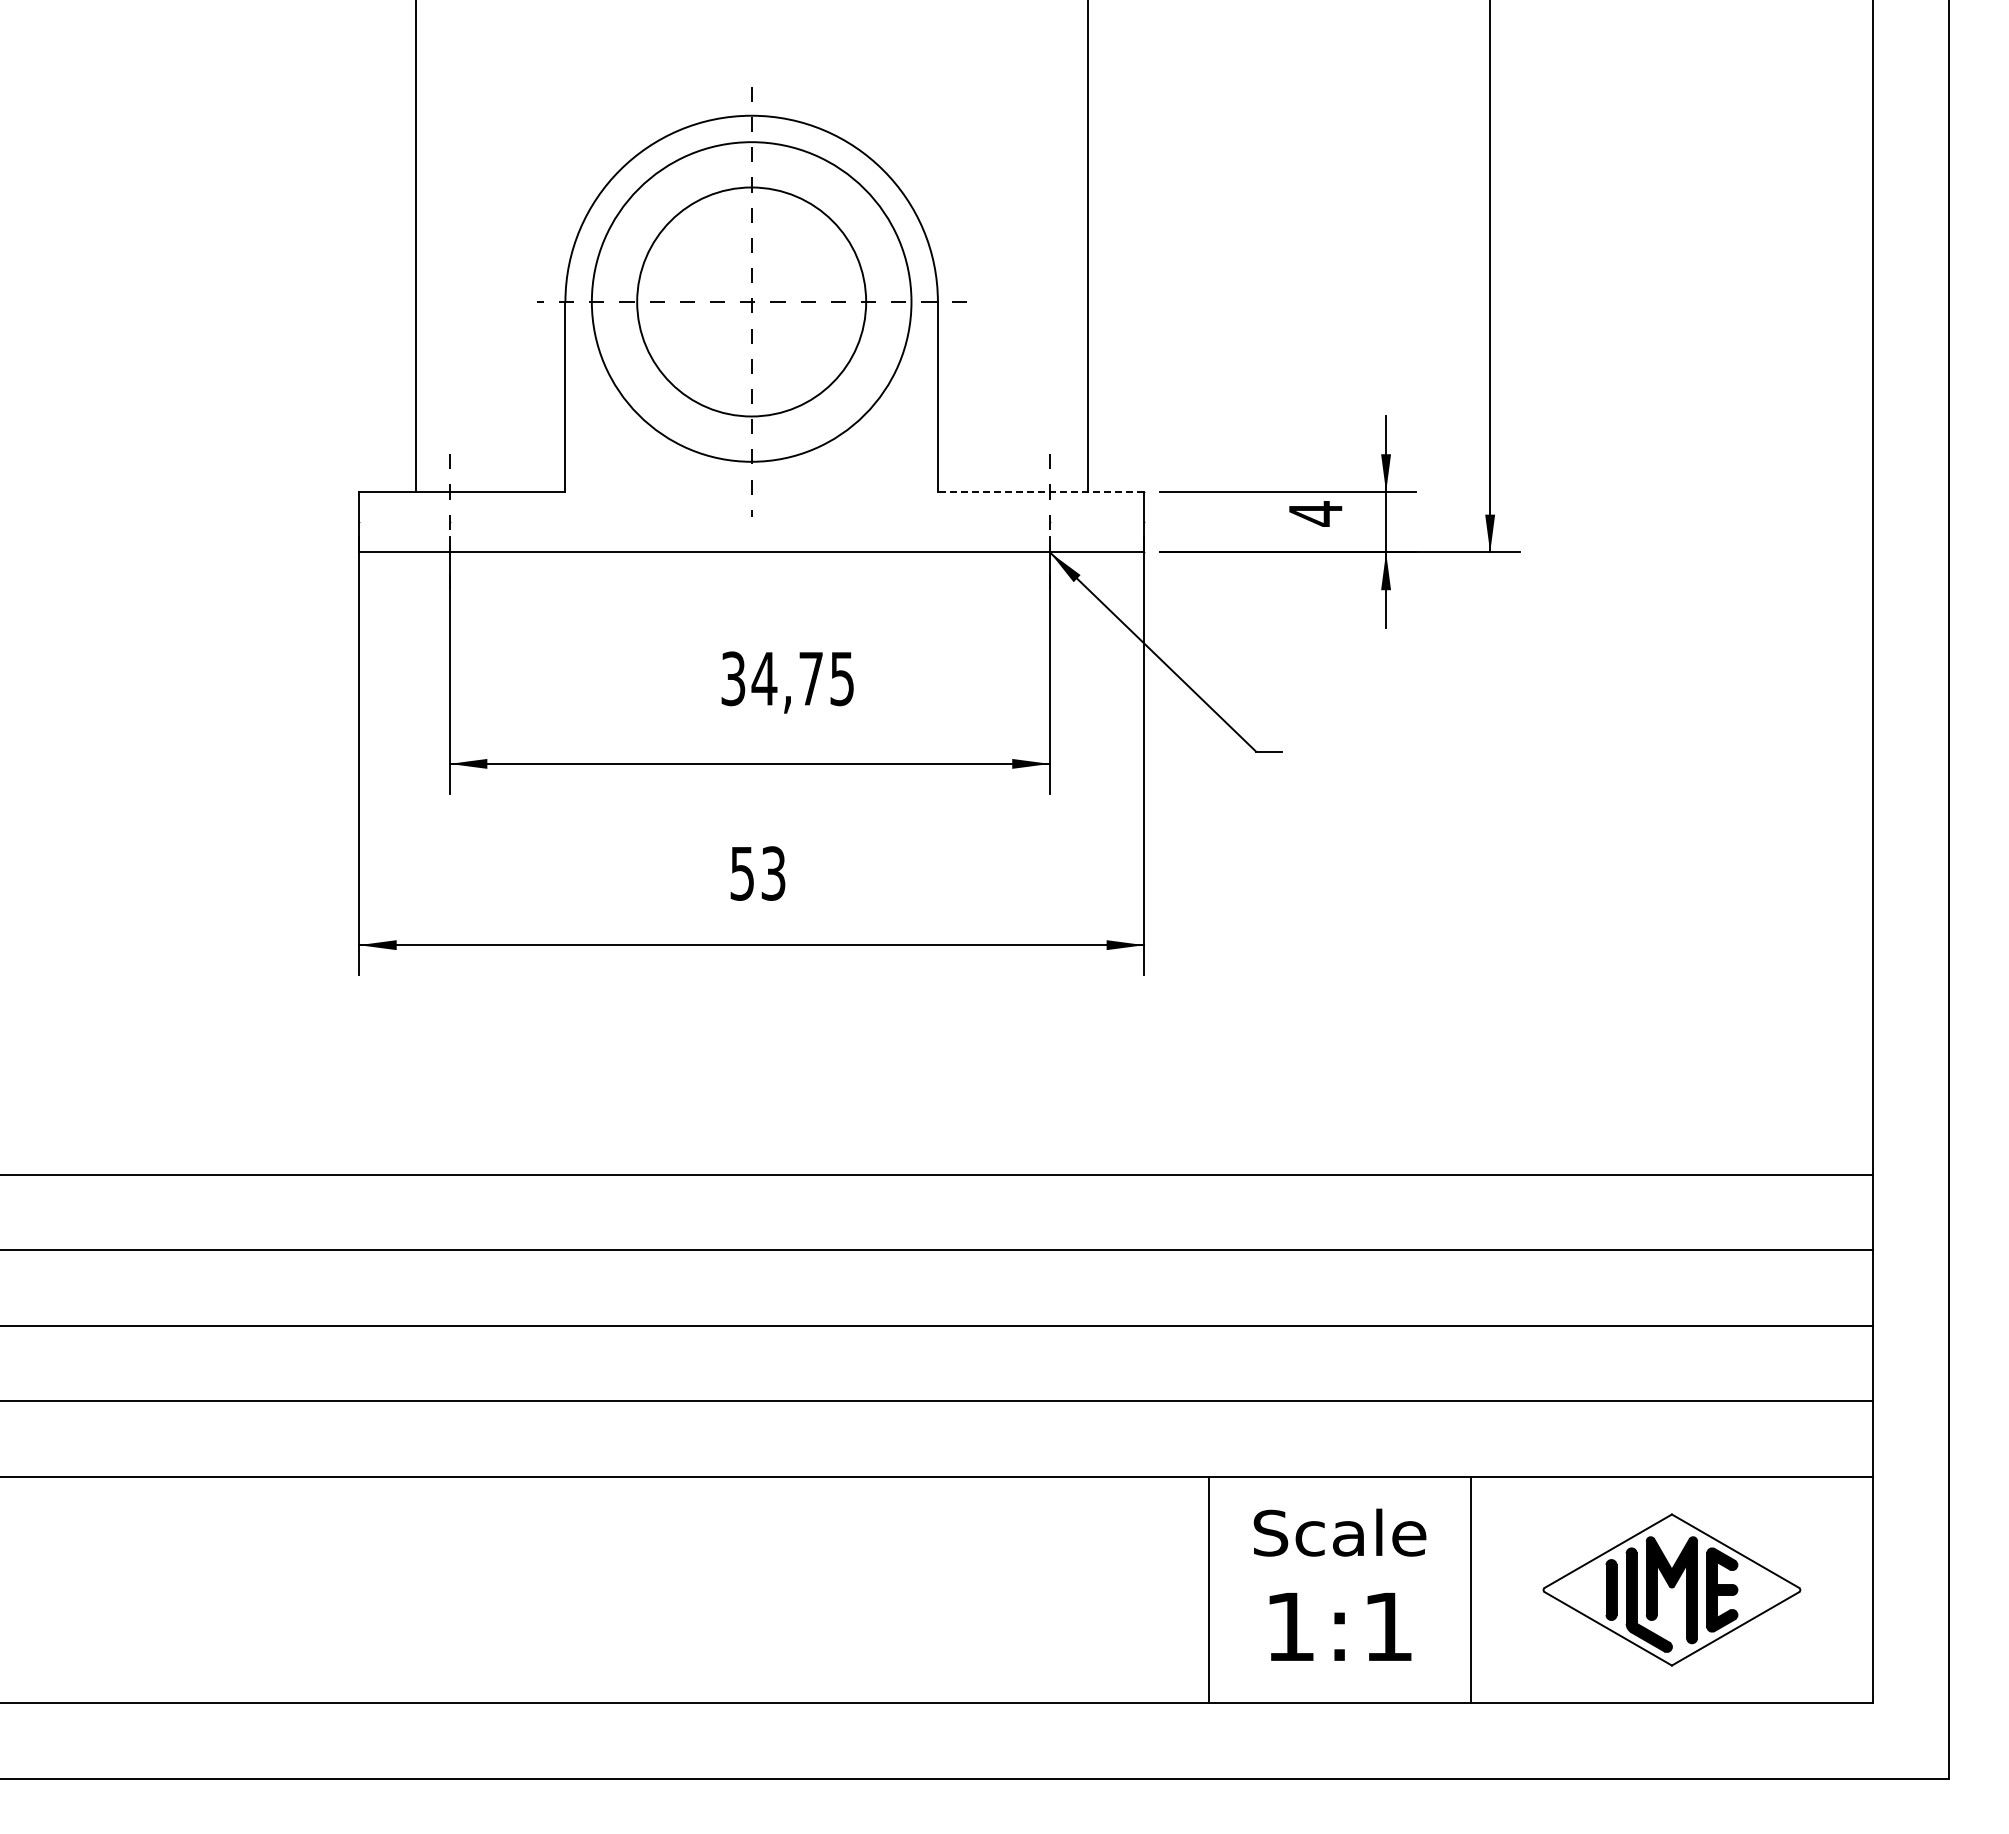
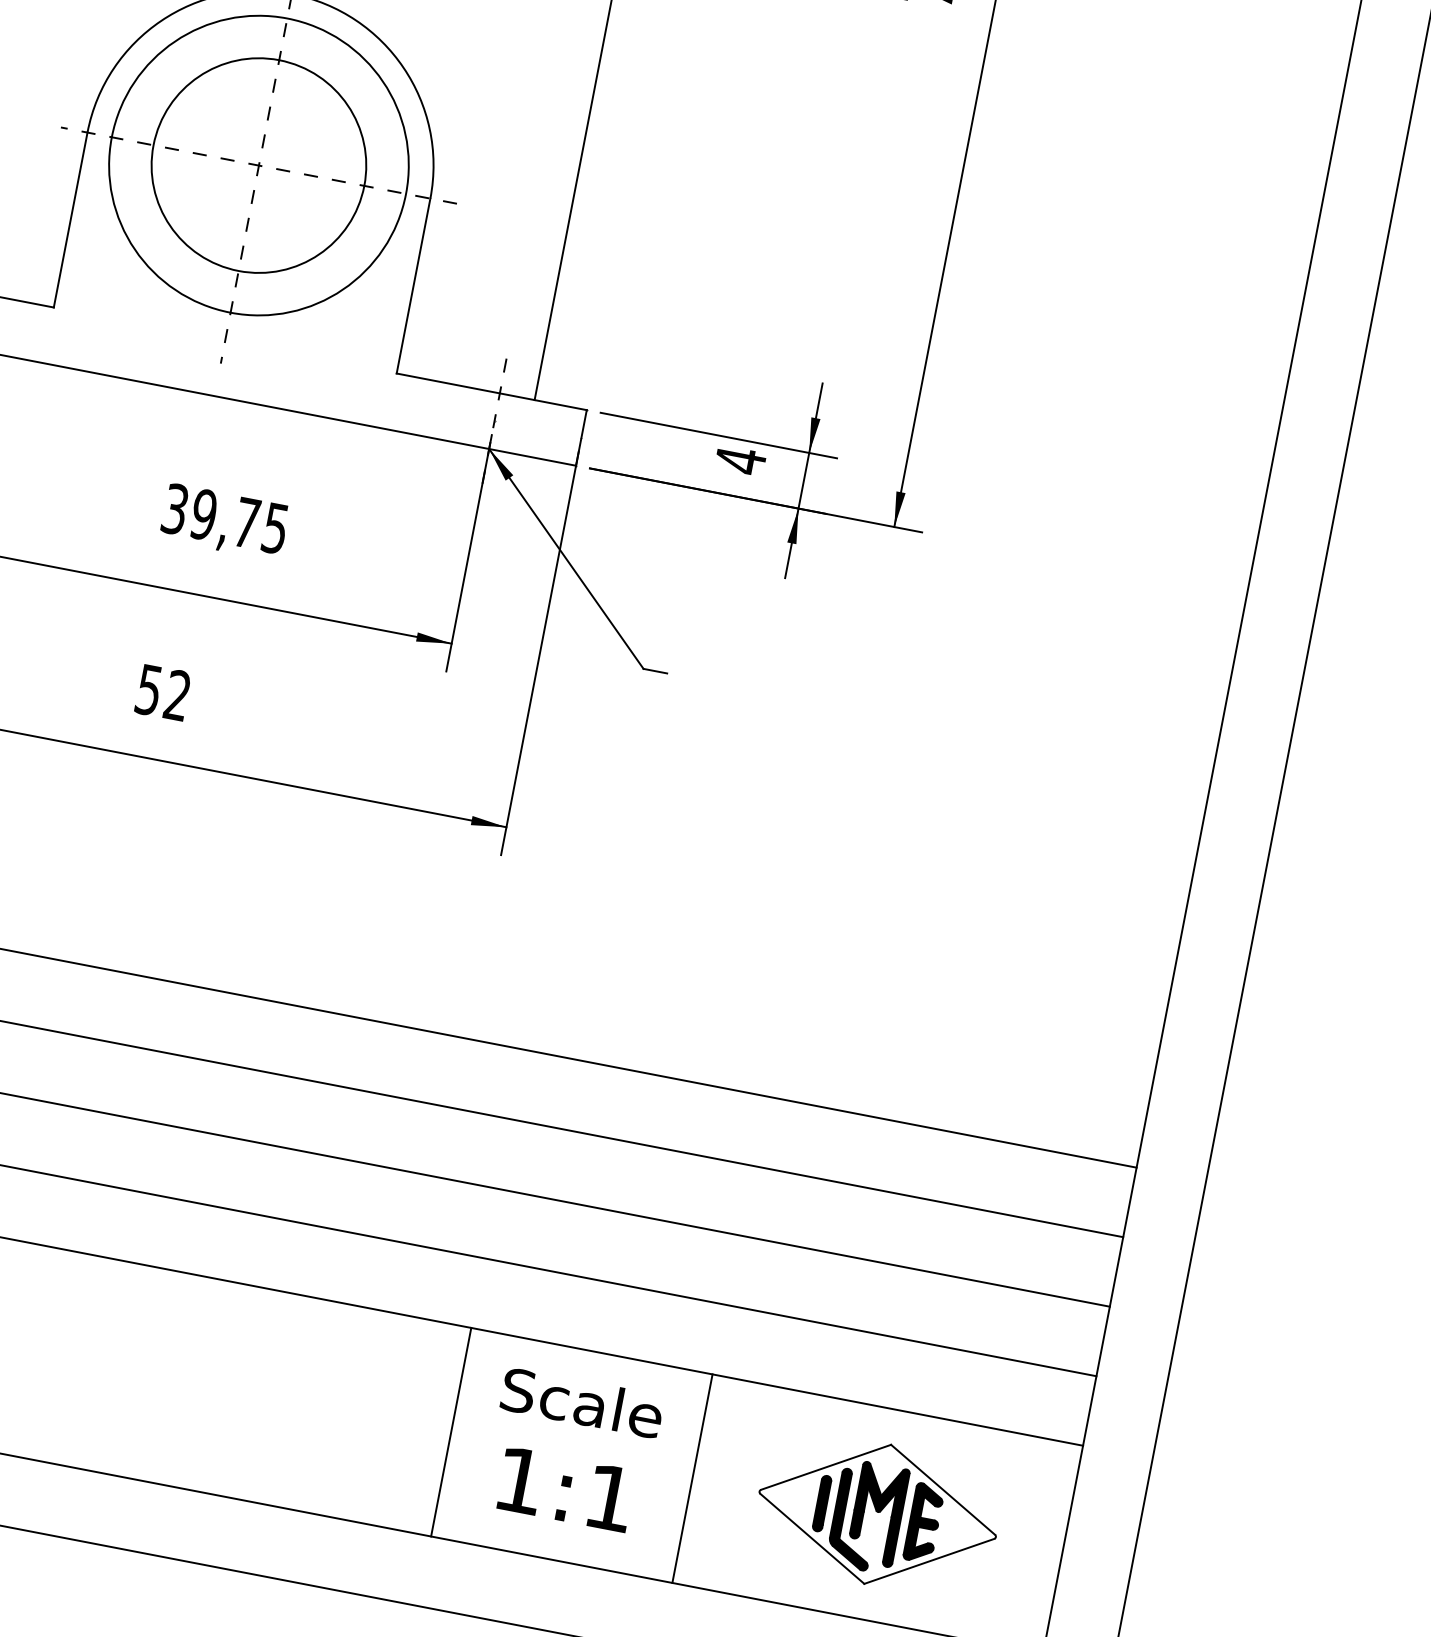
line: (1040, 492) -> (491, 392), dashed -> solid
text: (764, 678) -> (204, 514), 34,75 -> 39,75
text: (773, 873) -> (177, 695), 53 -> 52

